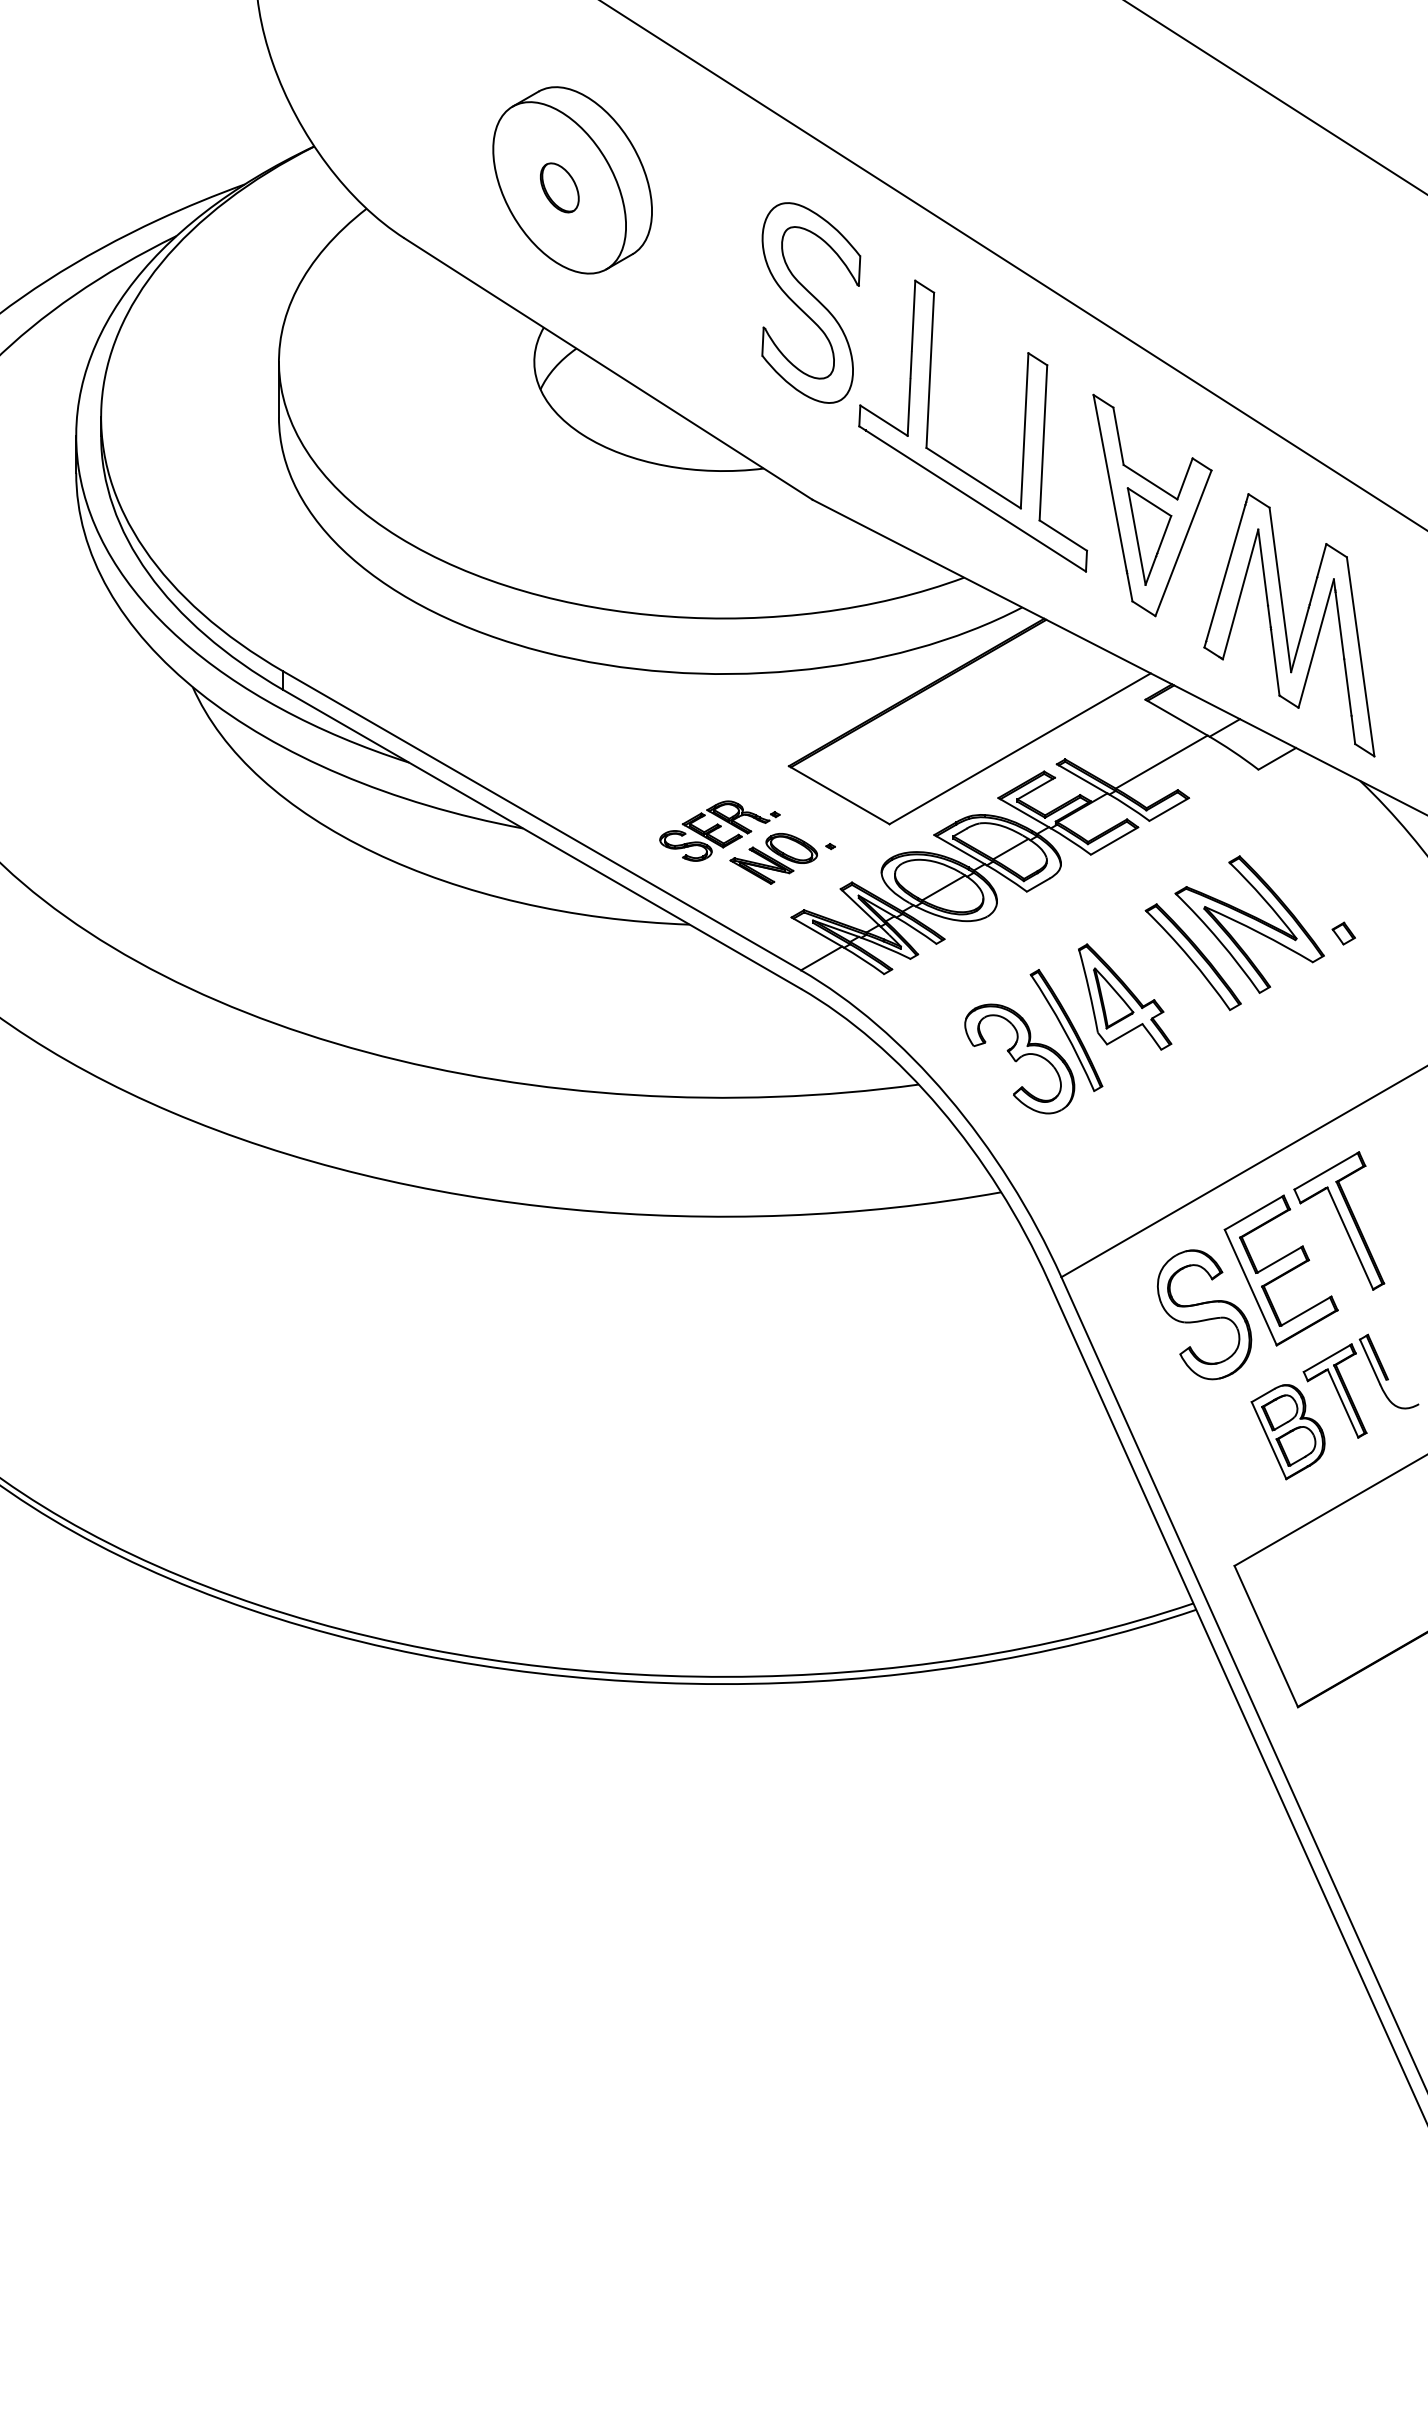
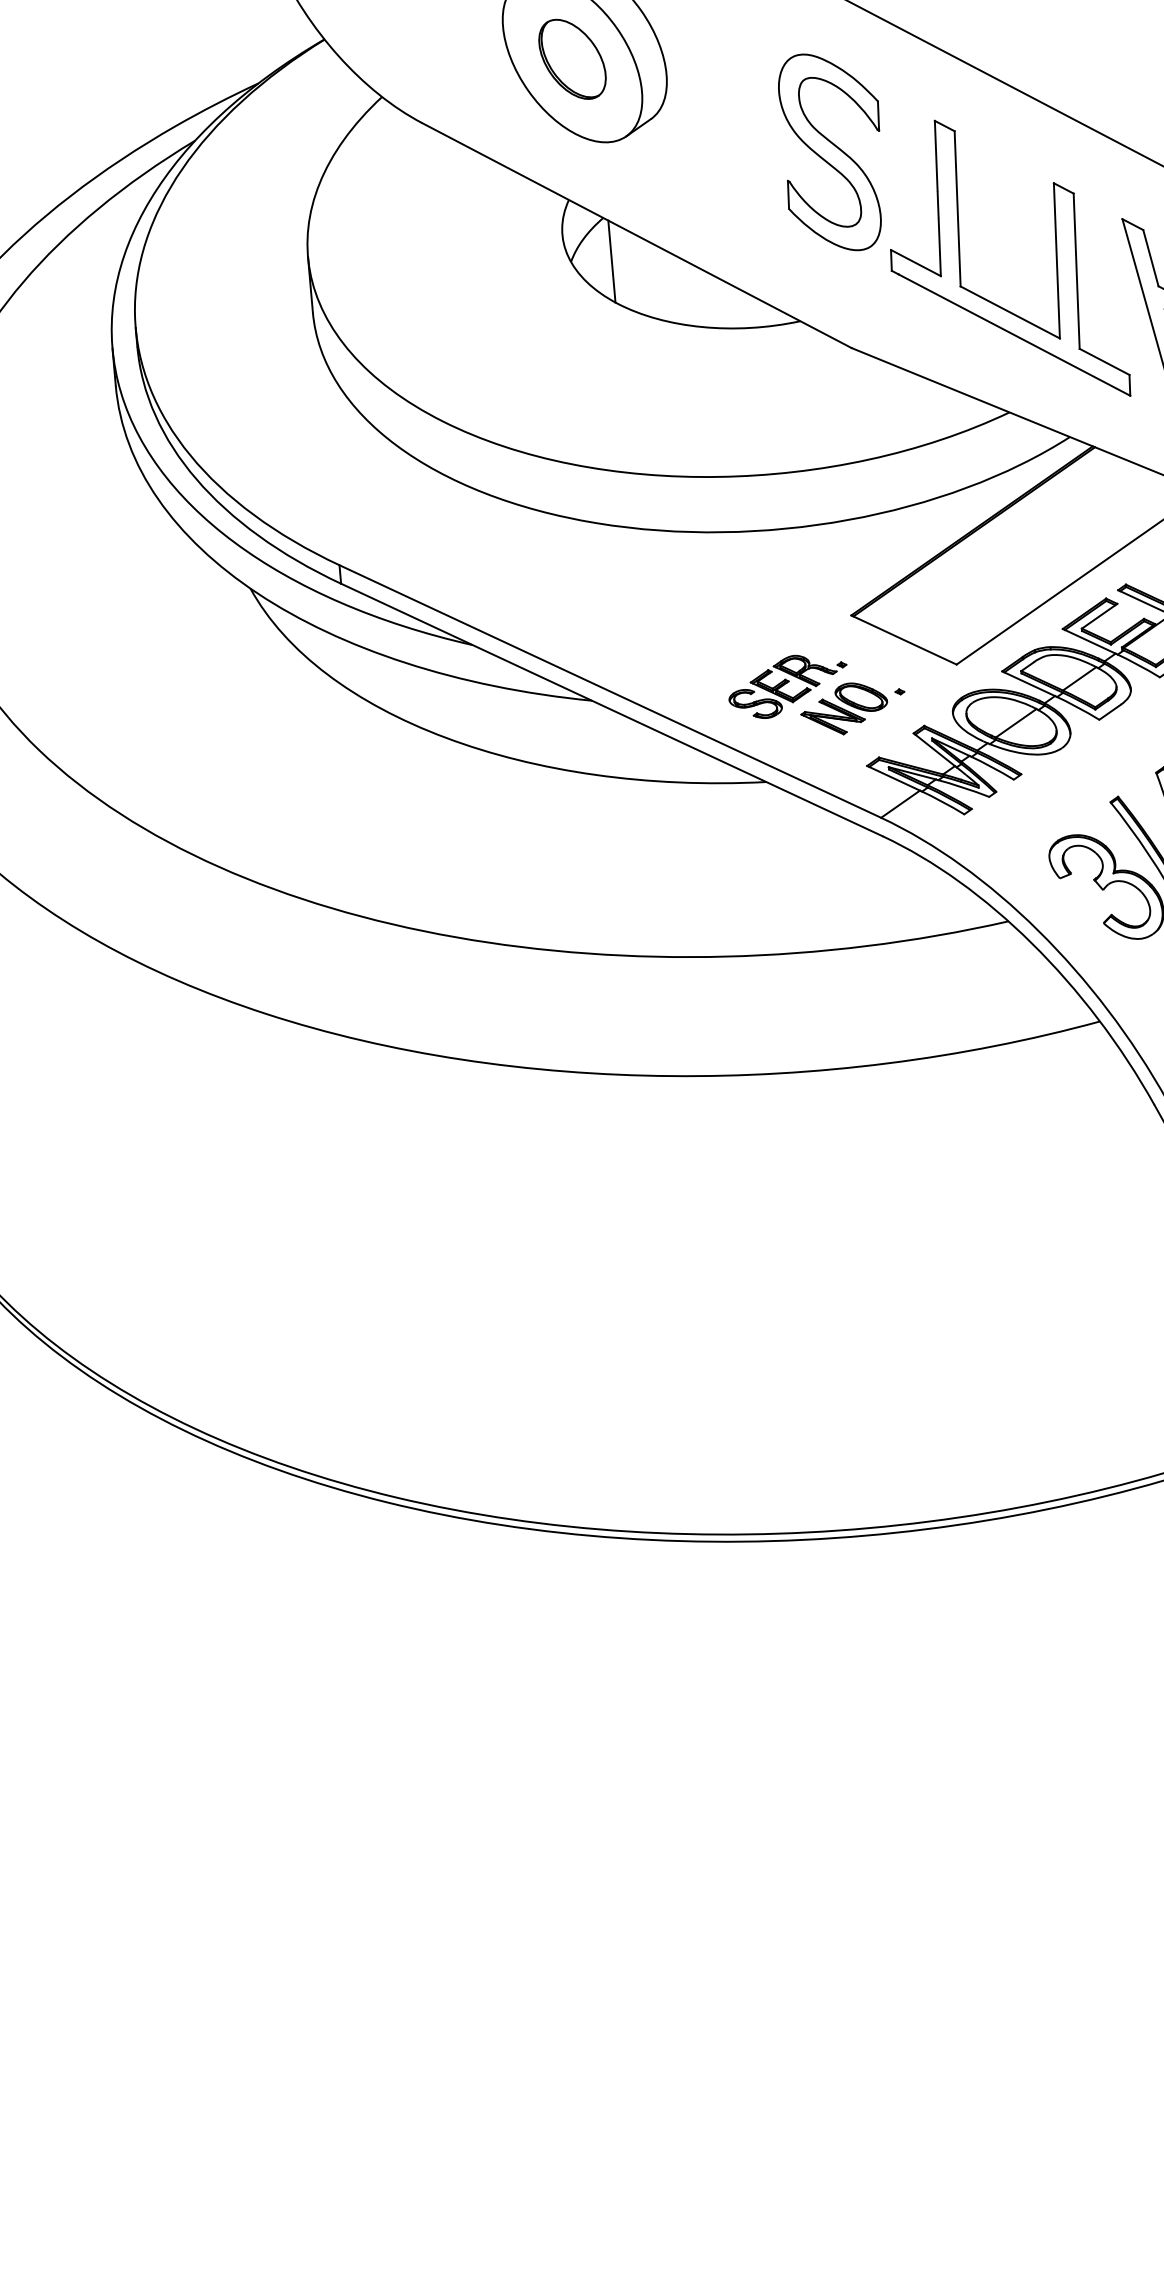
part: (559, 187) -> (572, 59), size x1.67
line: (581, 392) -> (612, 261), added

